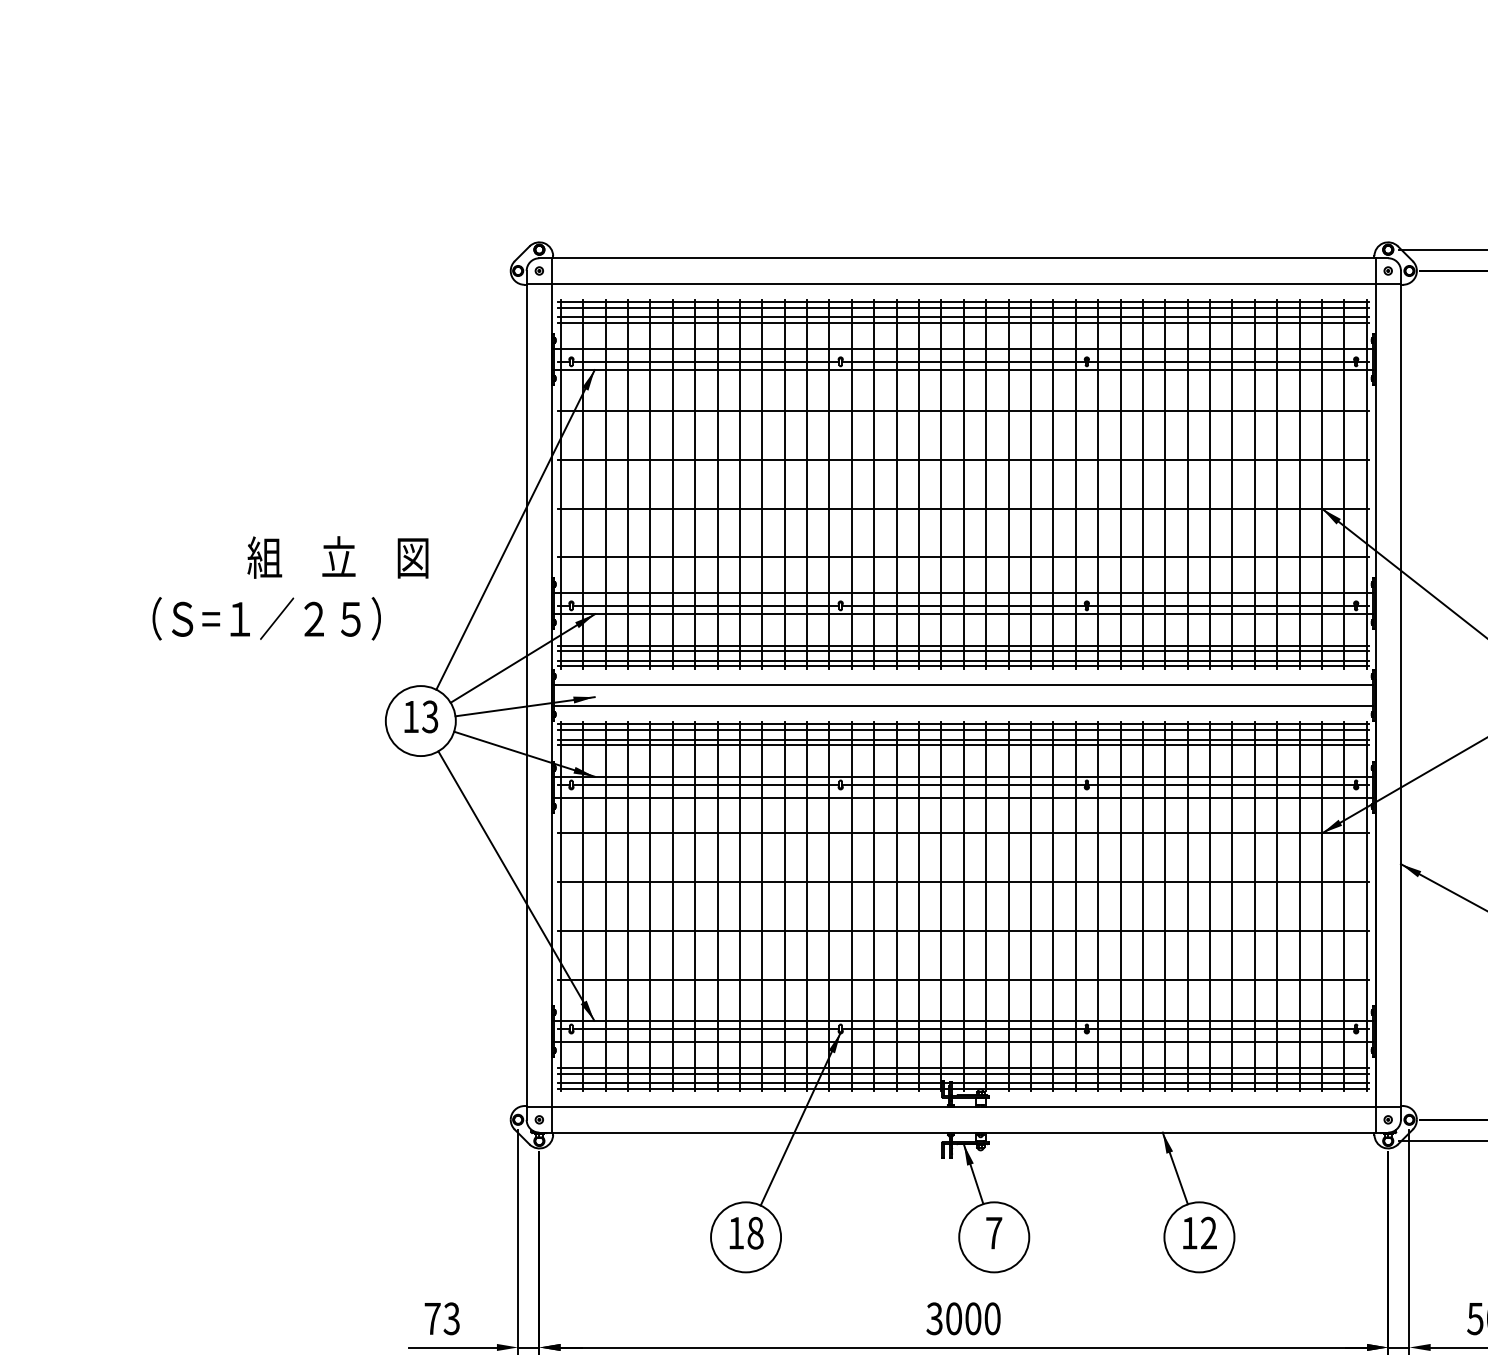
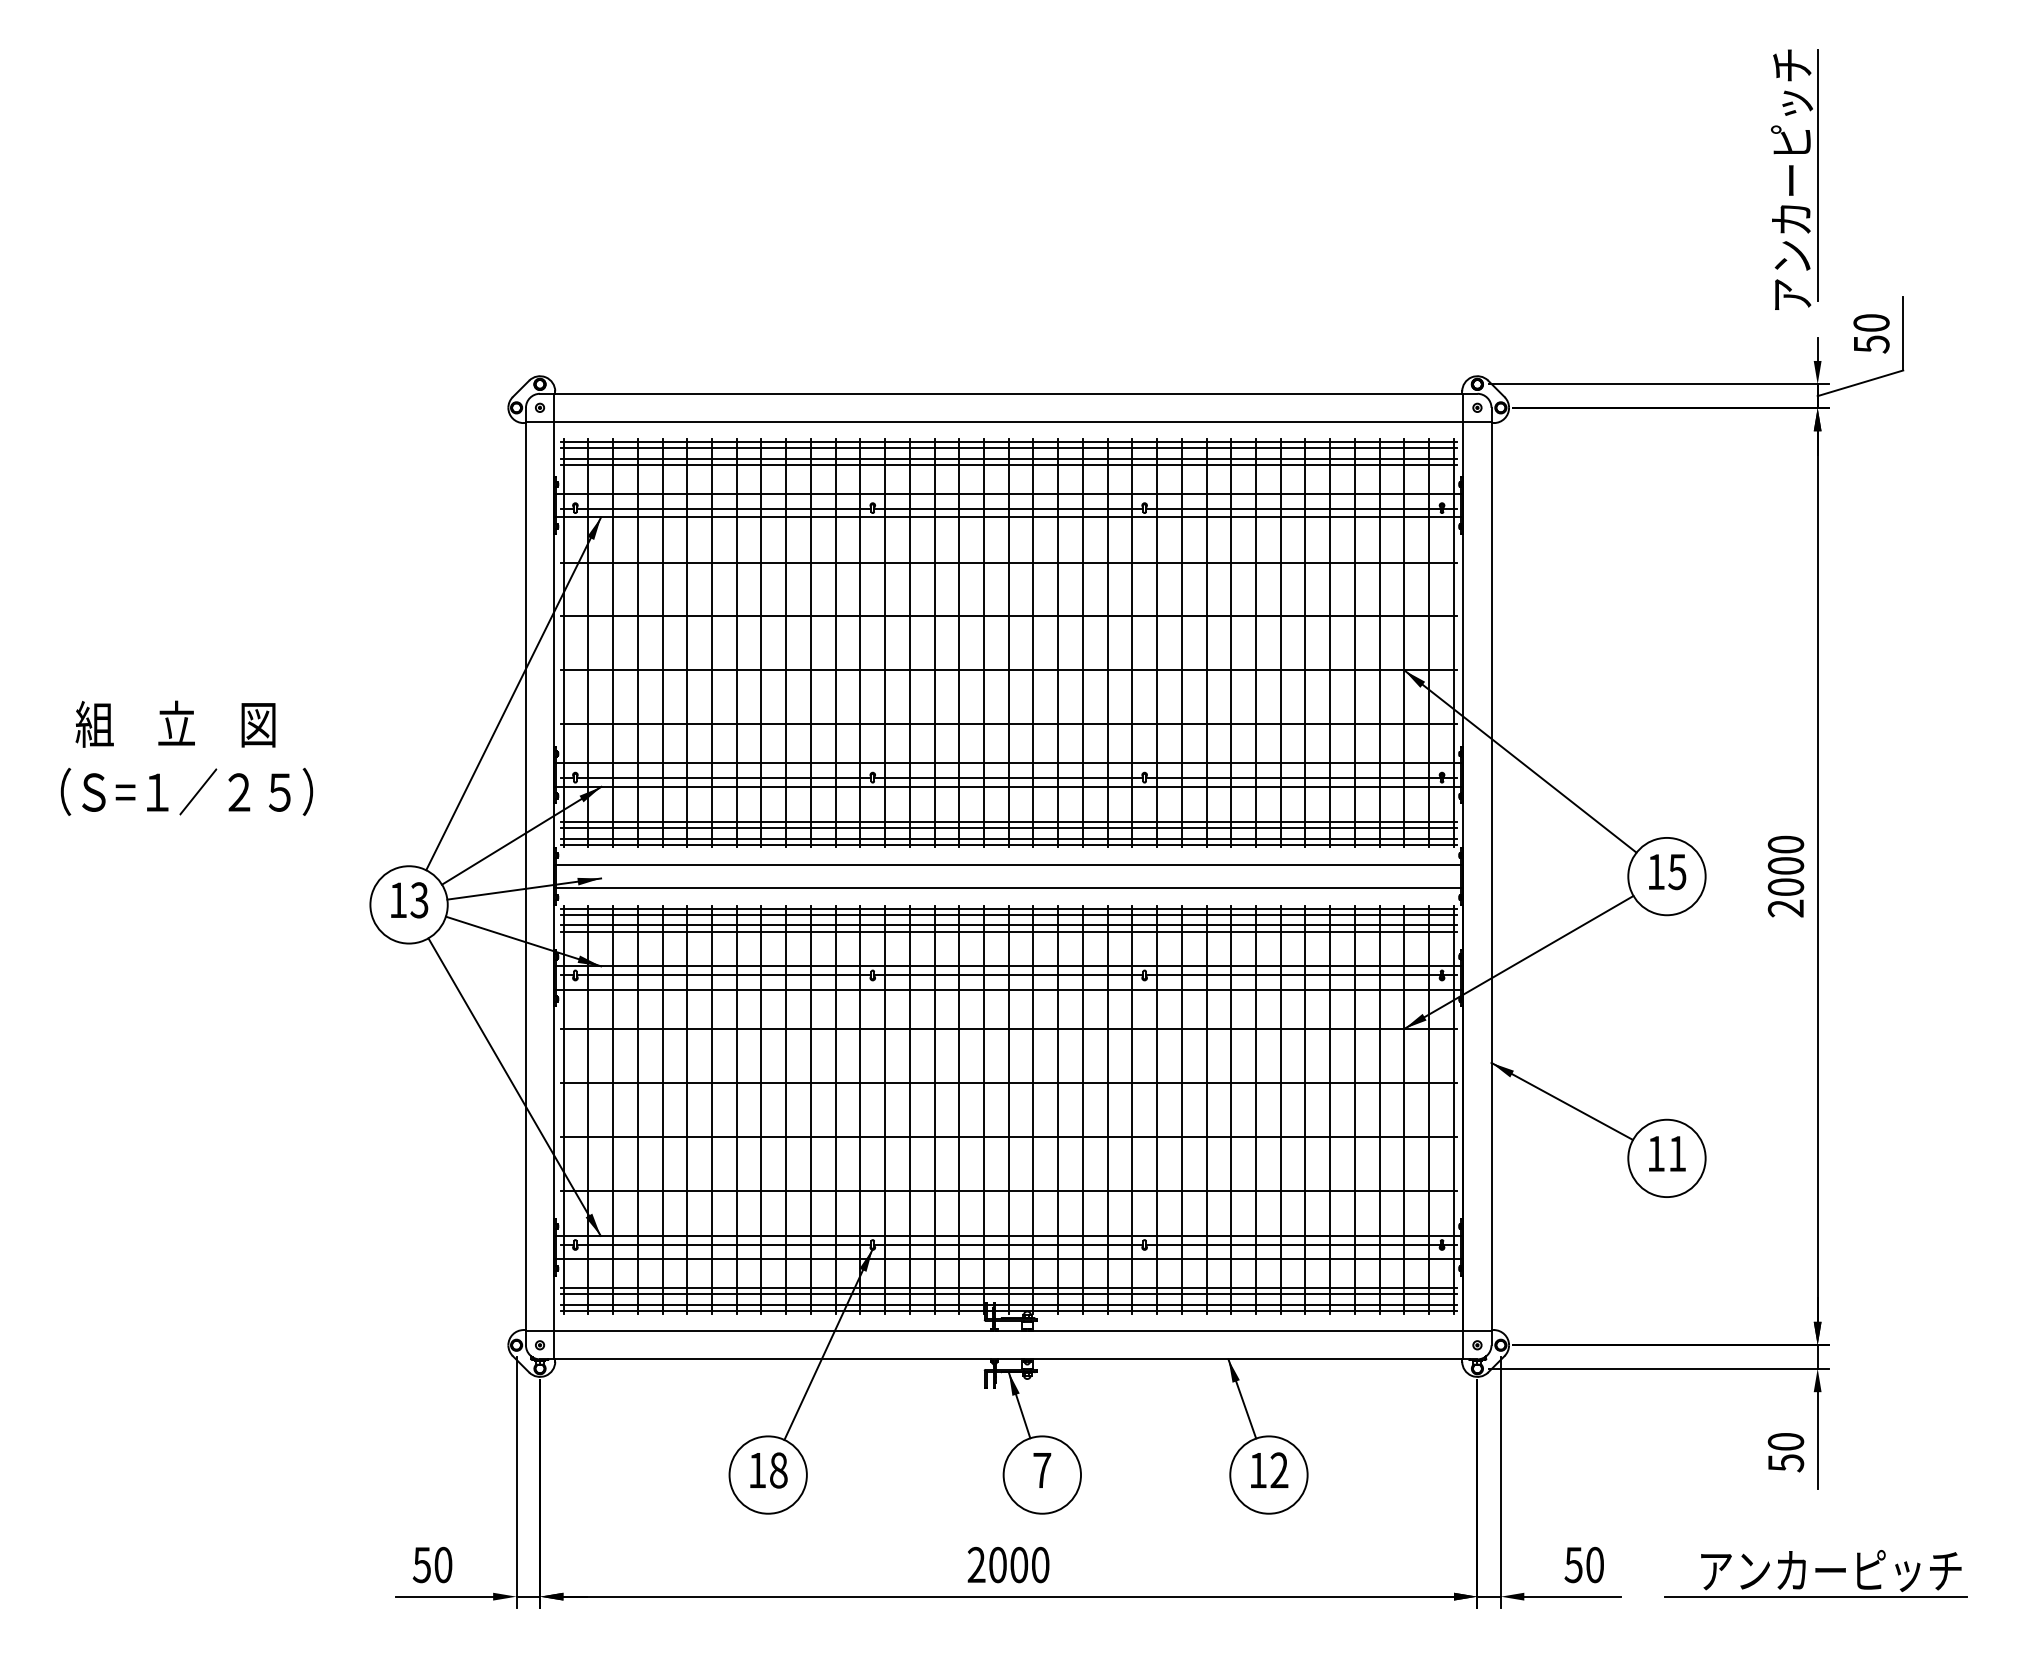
text: (337, 556) -> (175, 723), moved
text: (266, 618) -> (186, 791), moved
text: (442, 1319) -> (432, 1565), 73 -> 50
text: (934, 1319) -> (976, 1565), 3000 -> 2000

